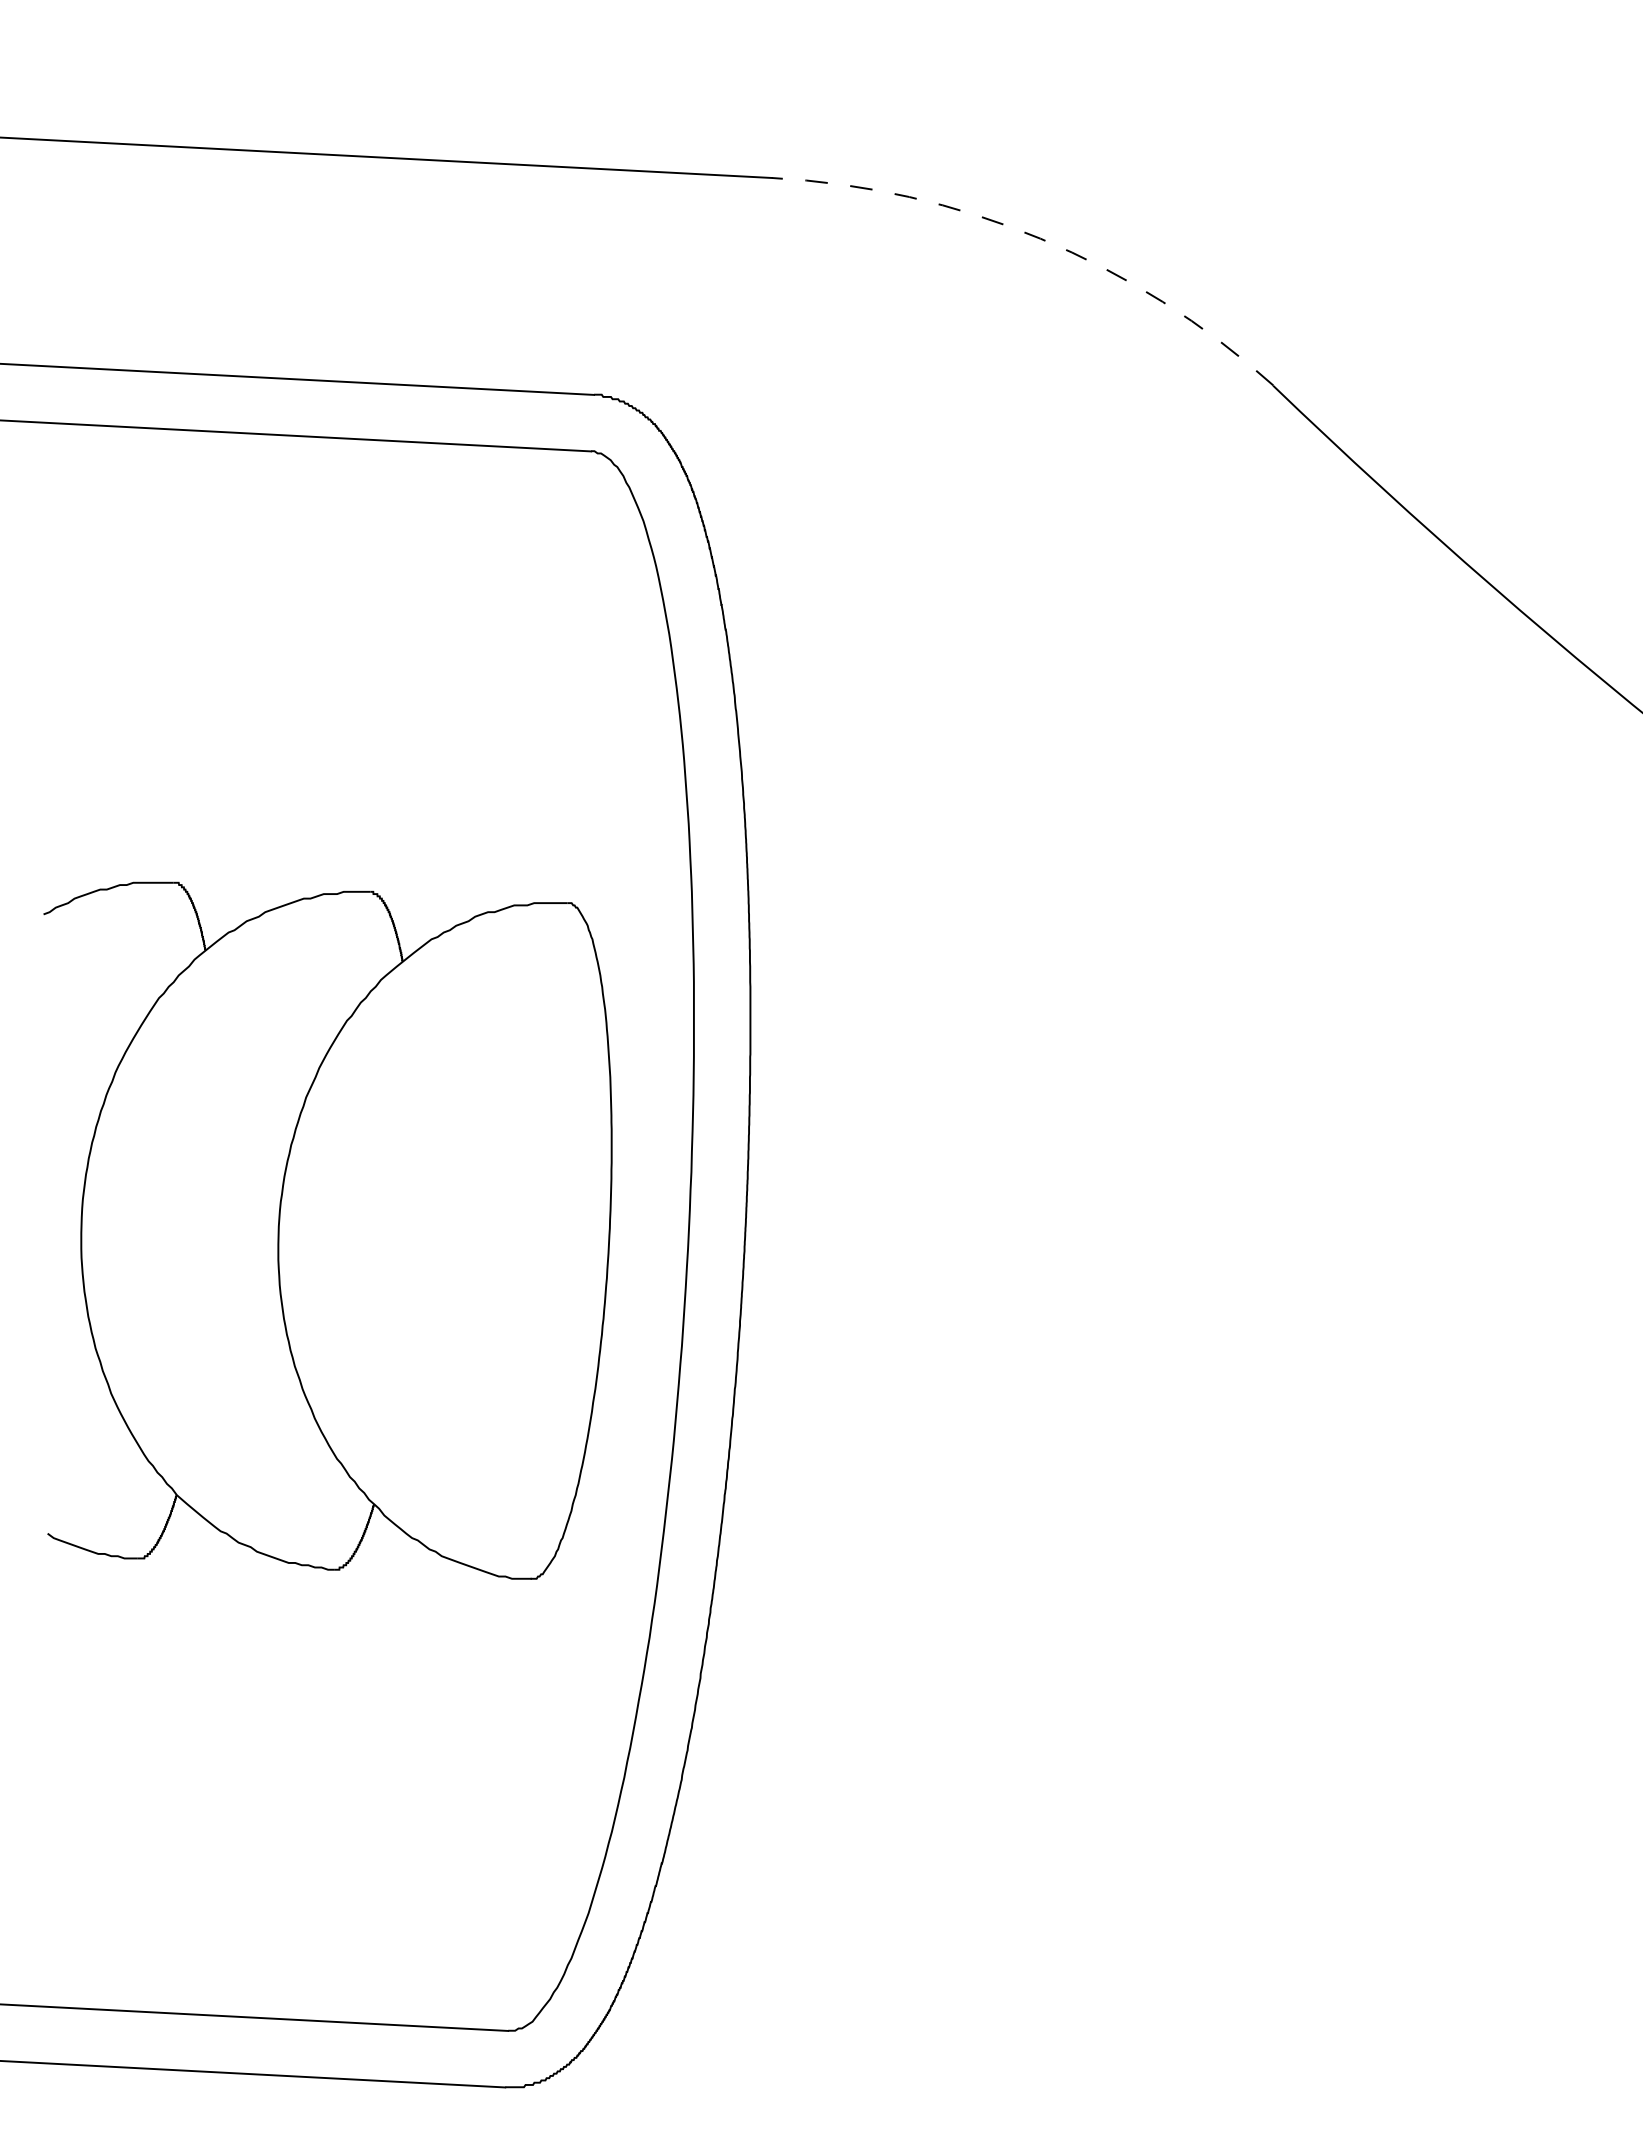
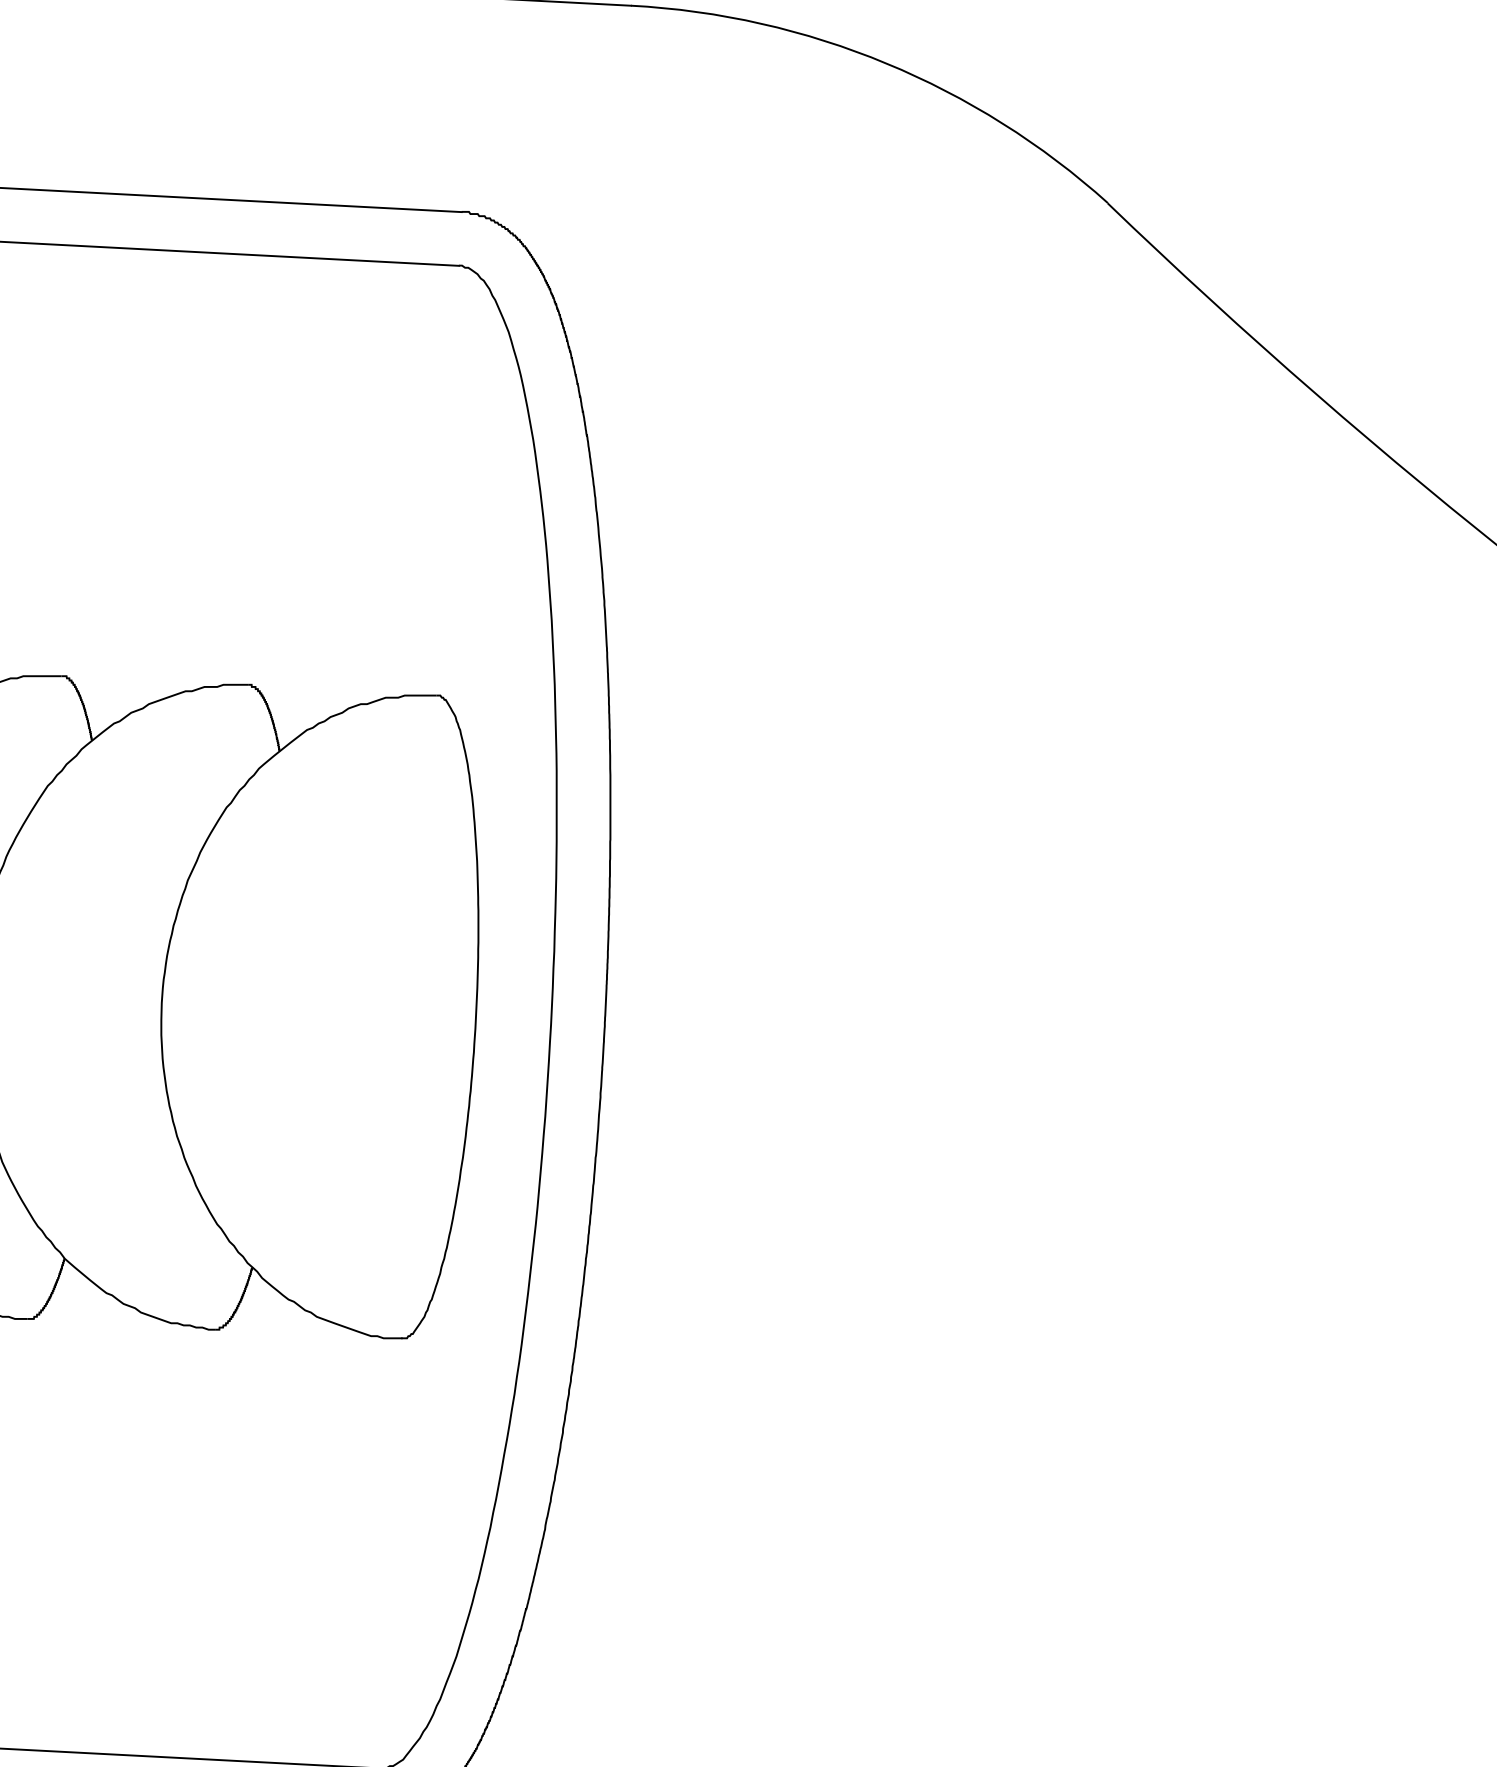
arc: (1040, 238) -> (886, 63), dashed -> solid

